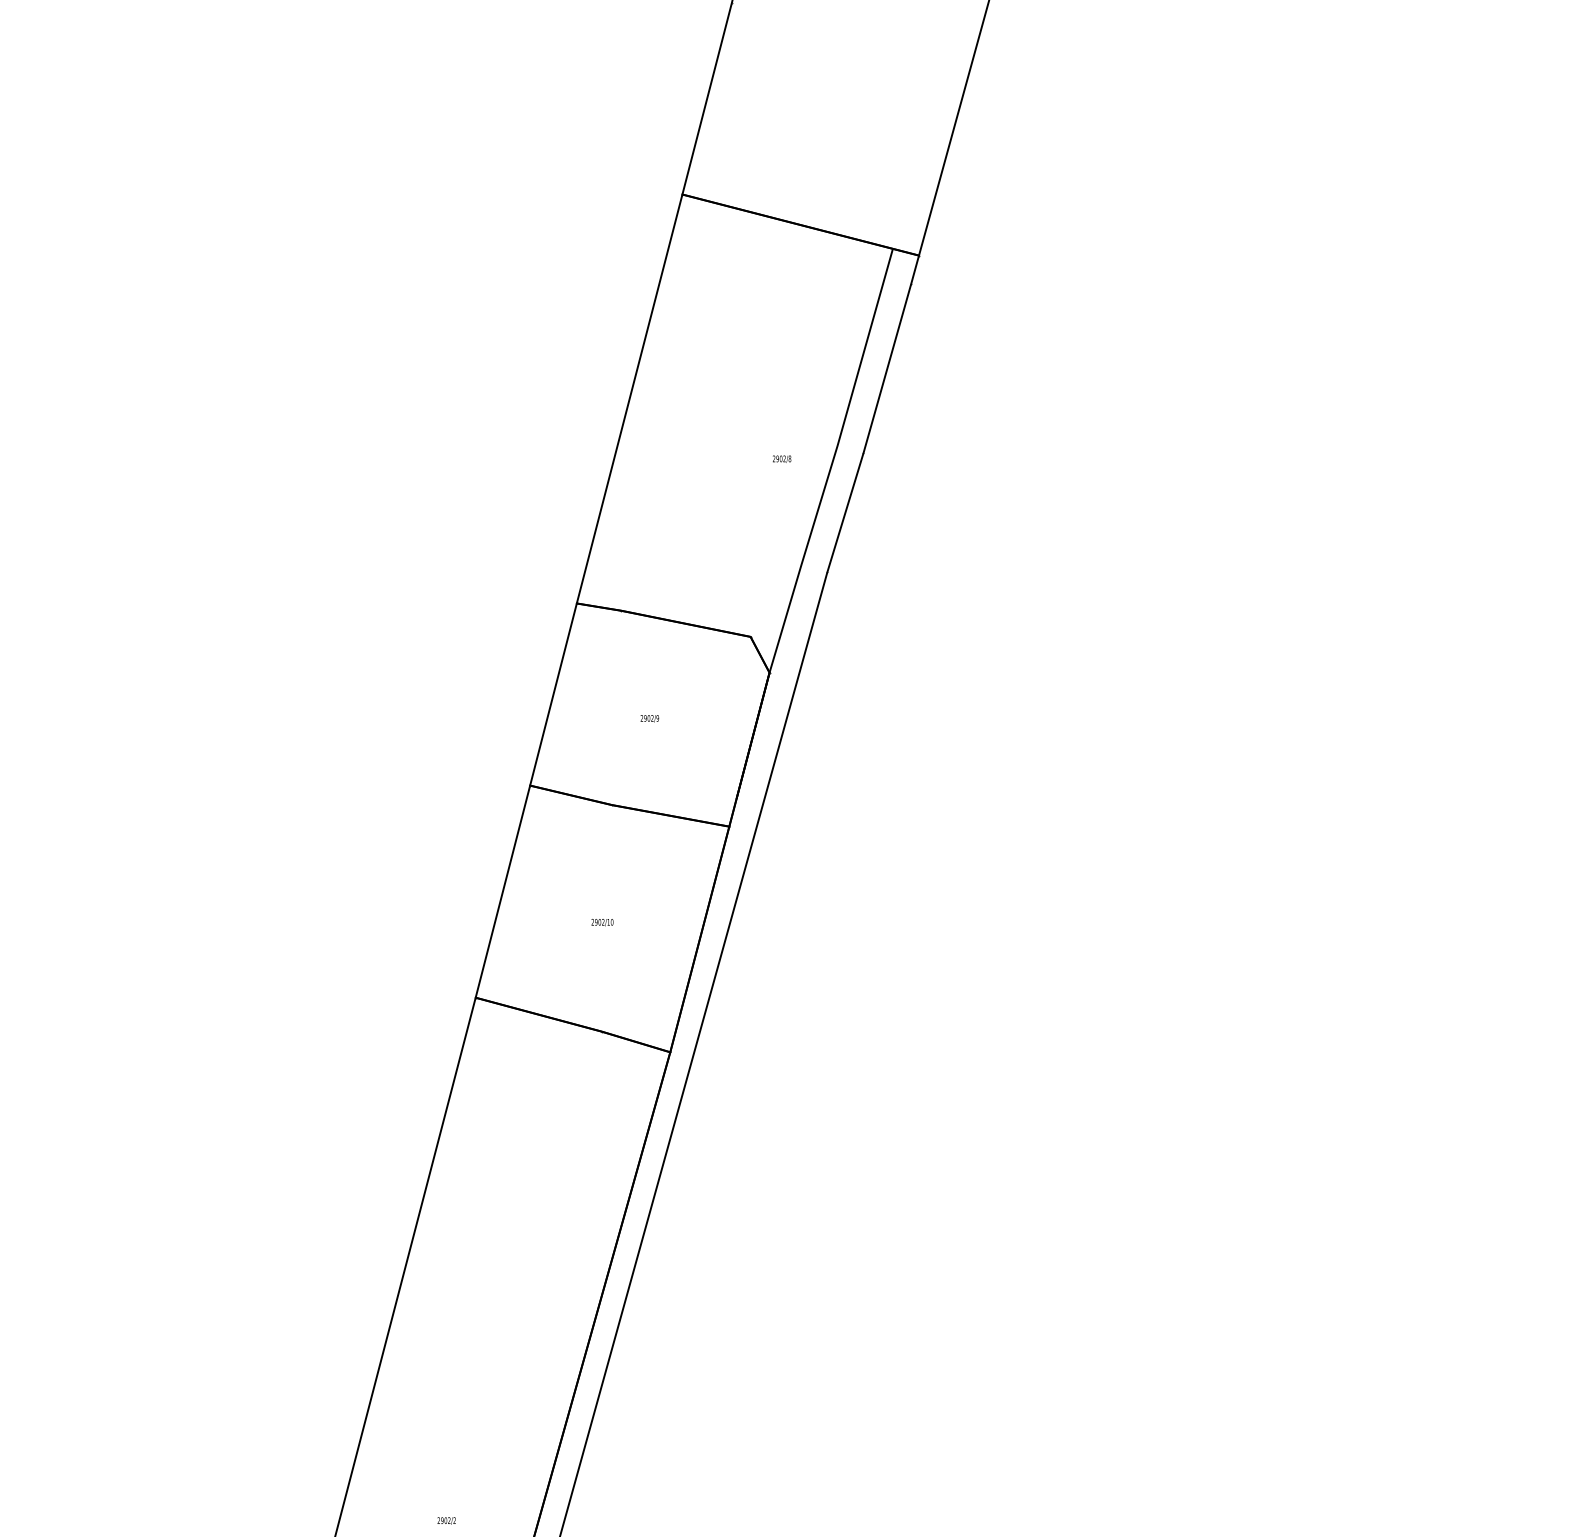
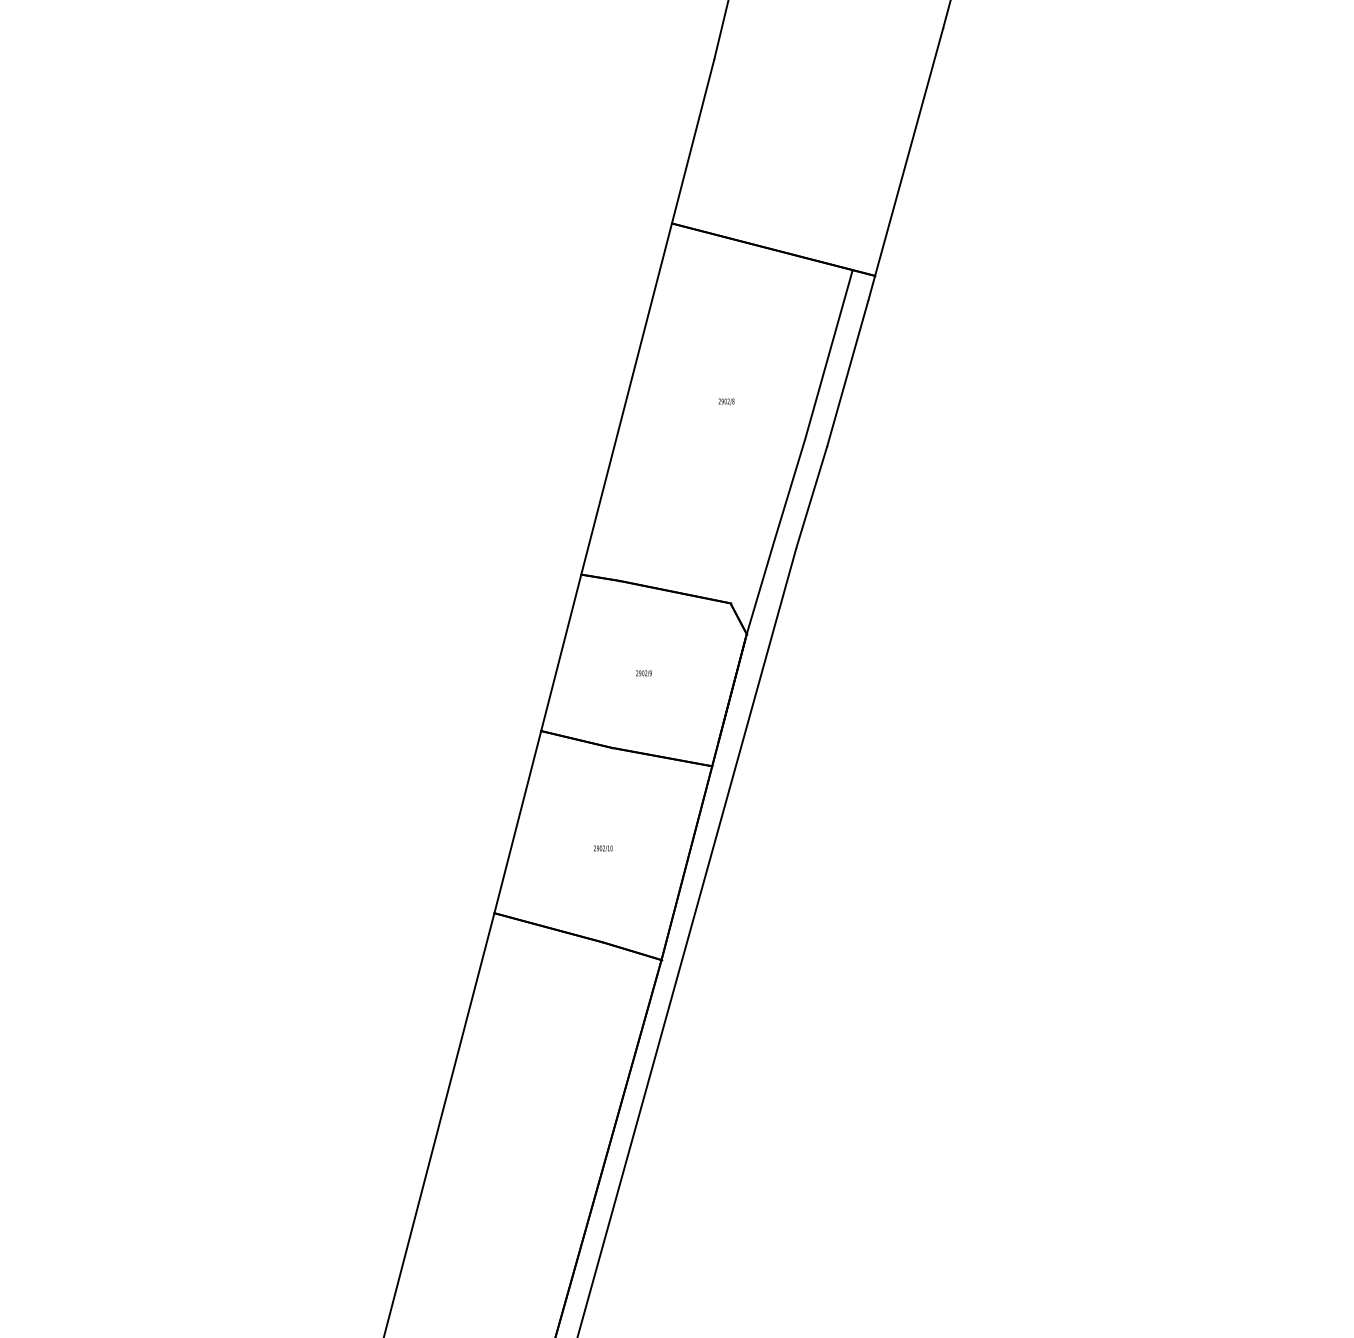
text: (782, 458) -> (726, 401), moved

